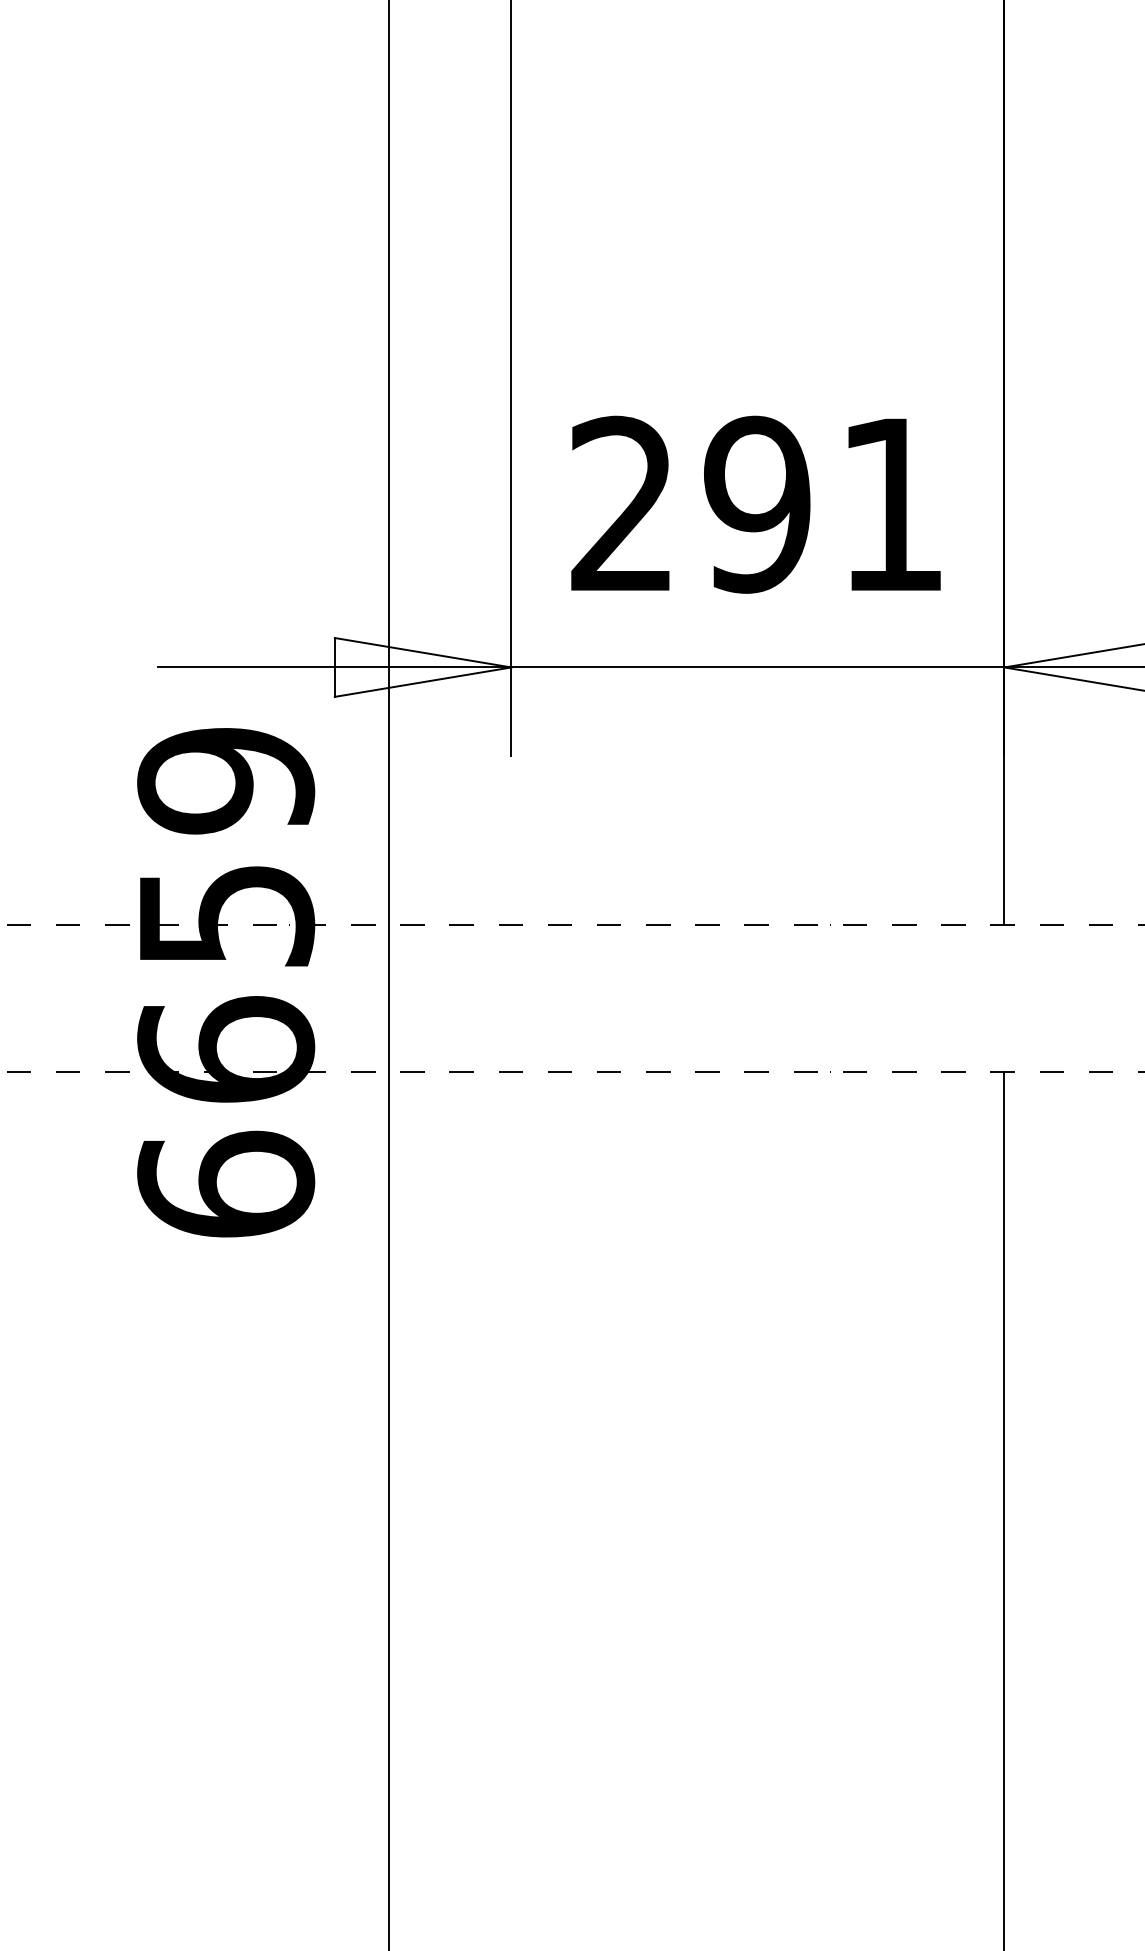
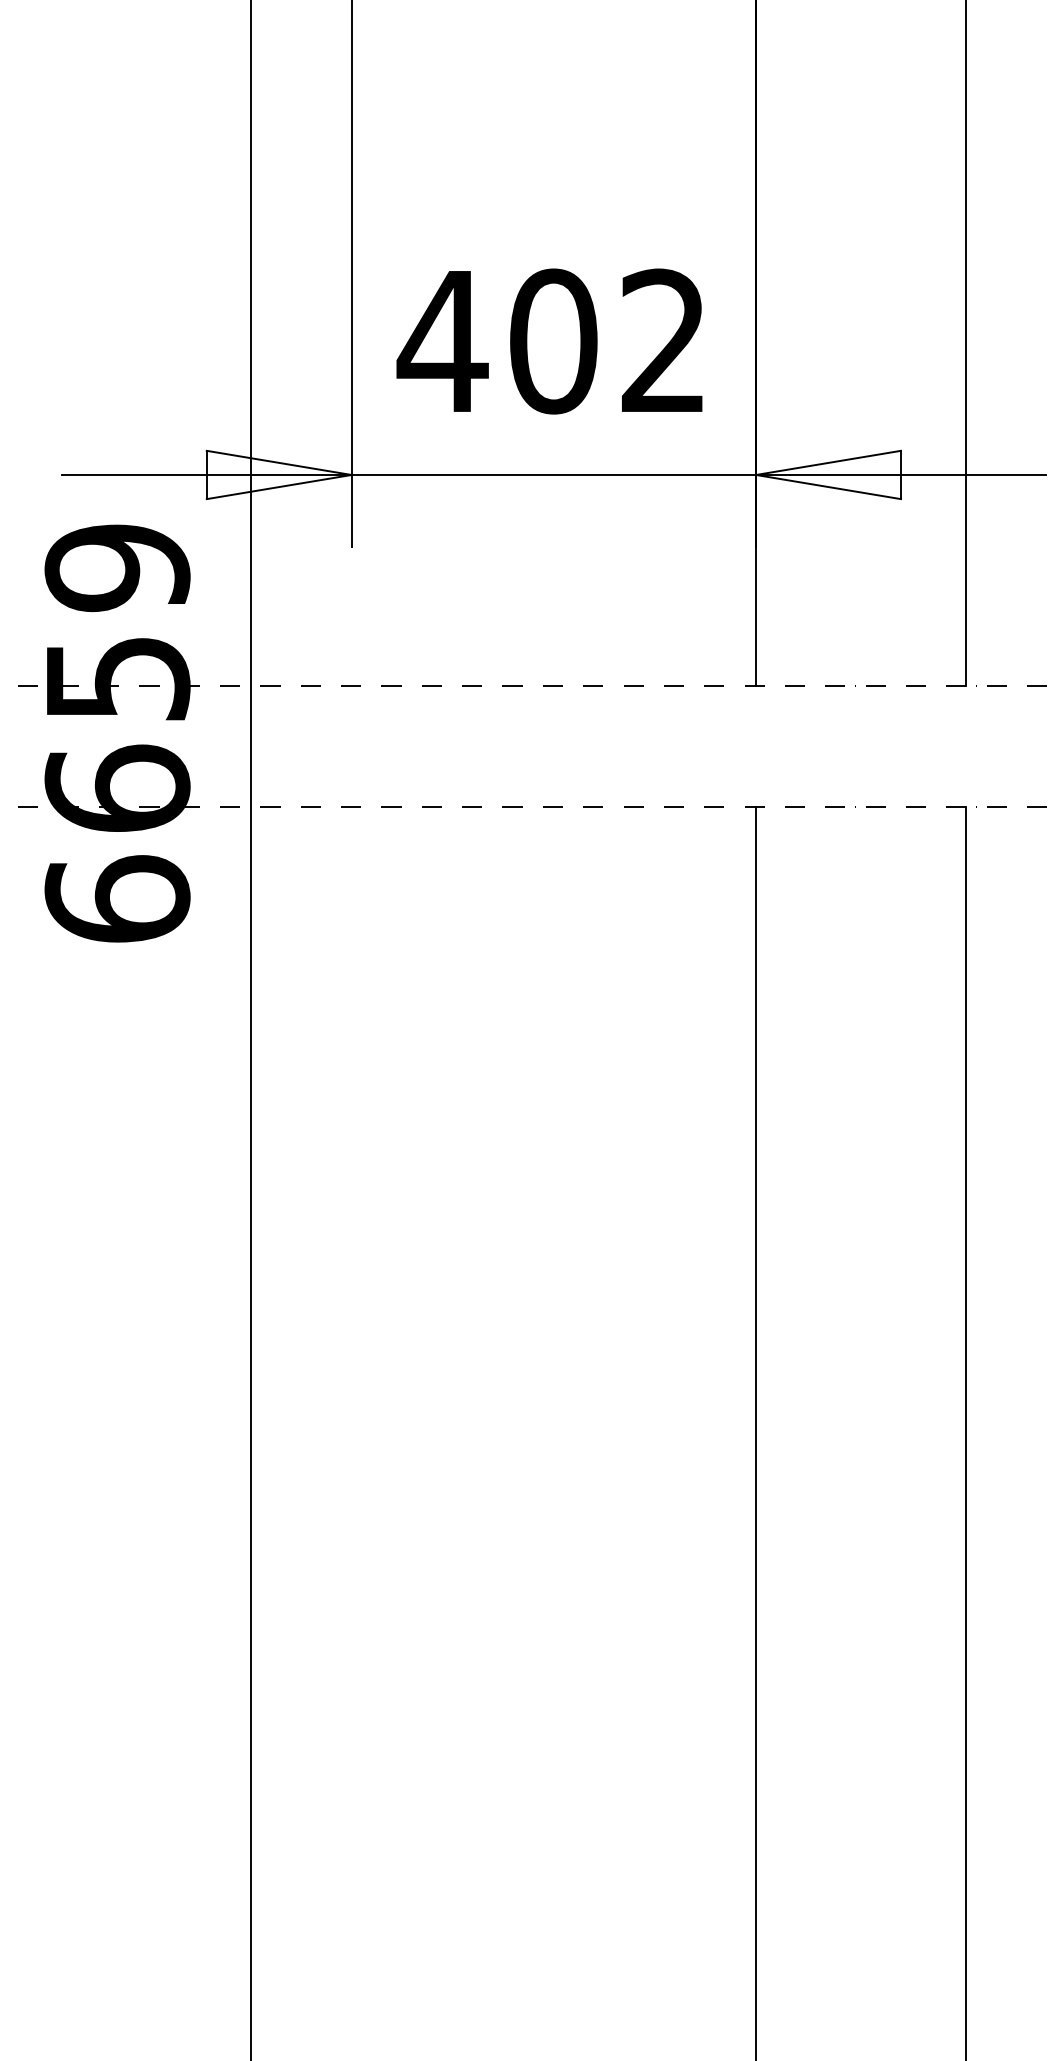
text: (752, 504) -> (549, 341), 291 -> 402

